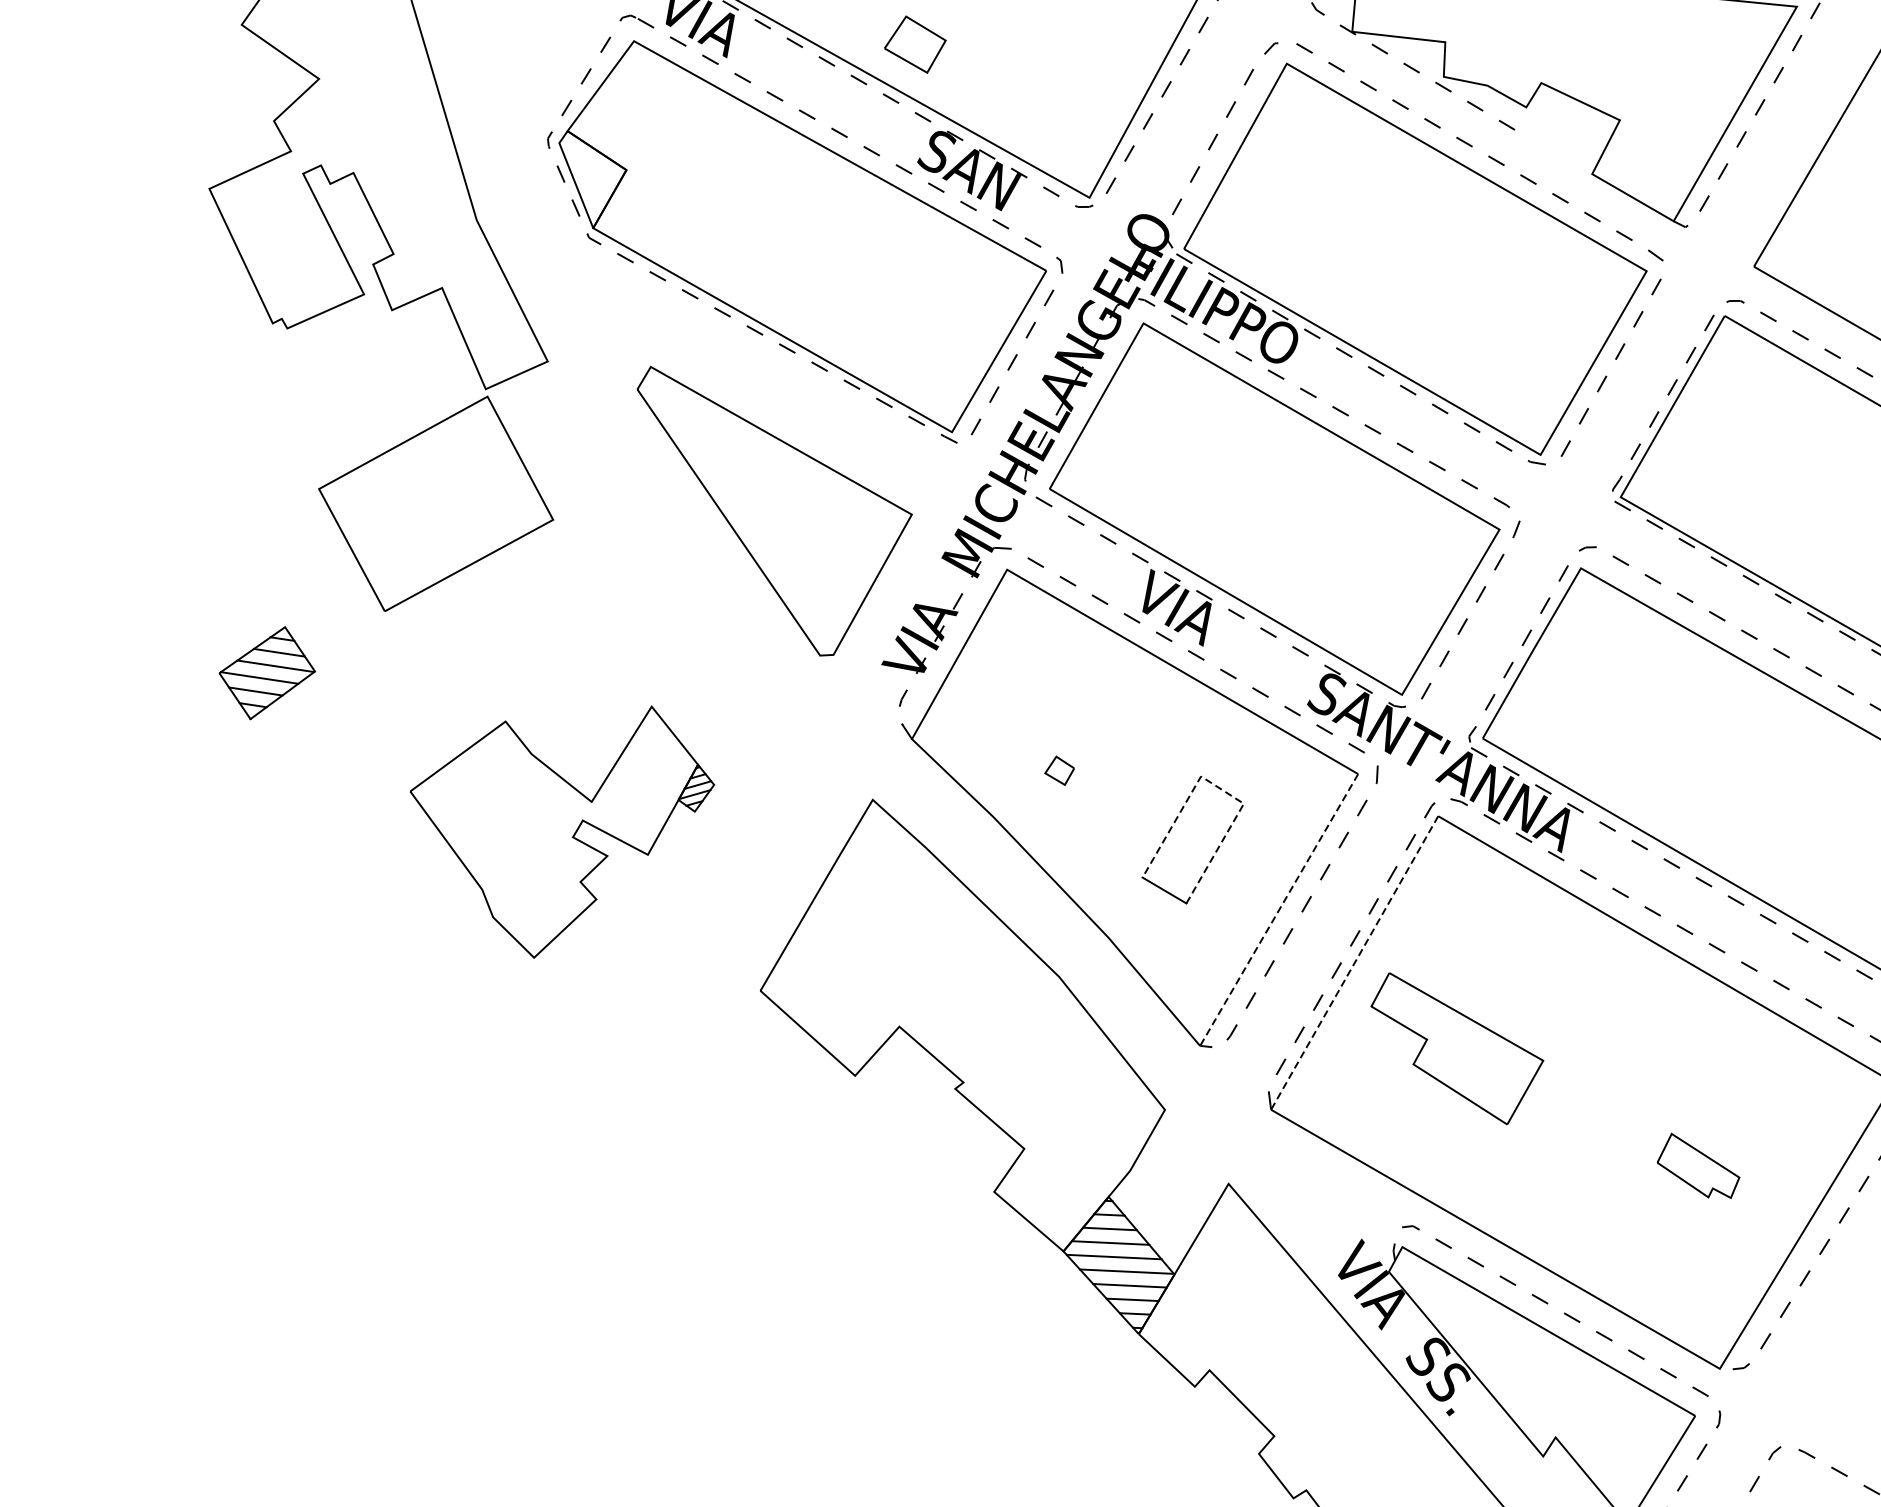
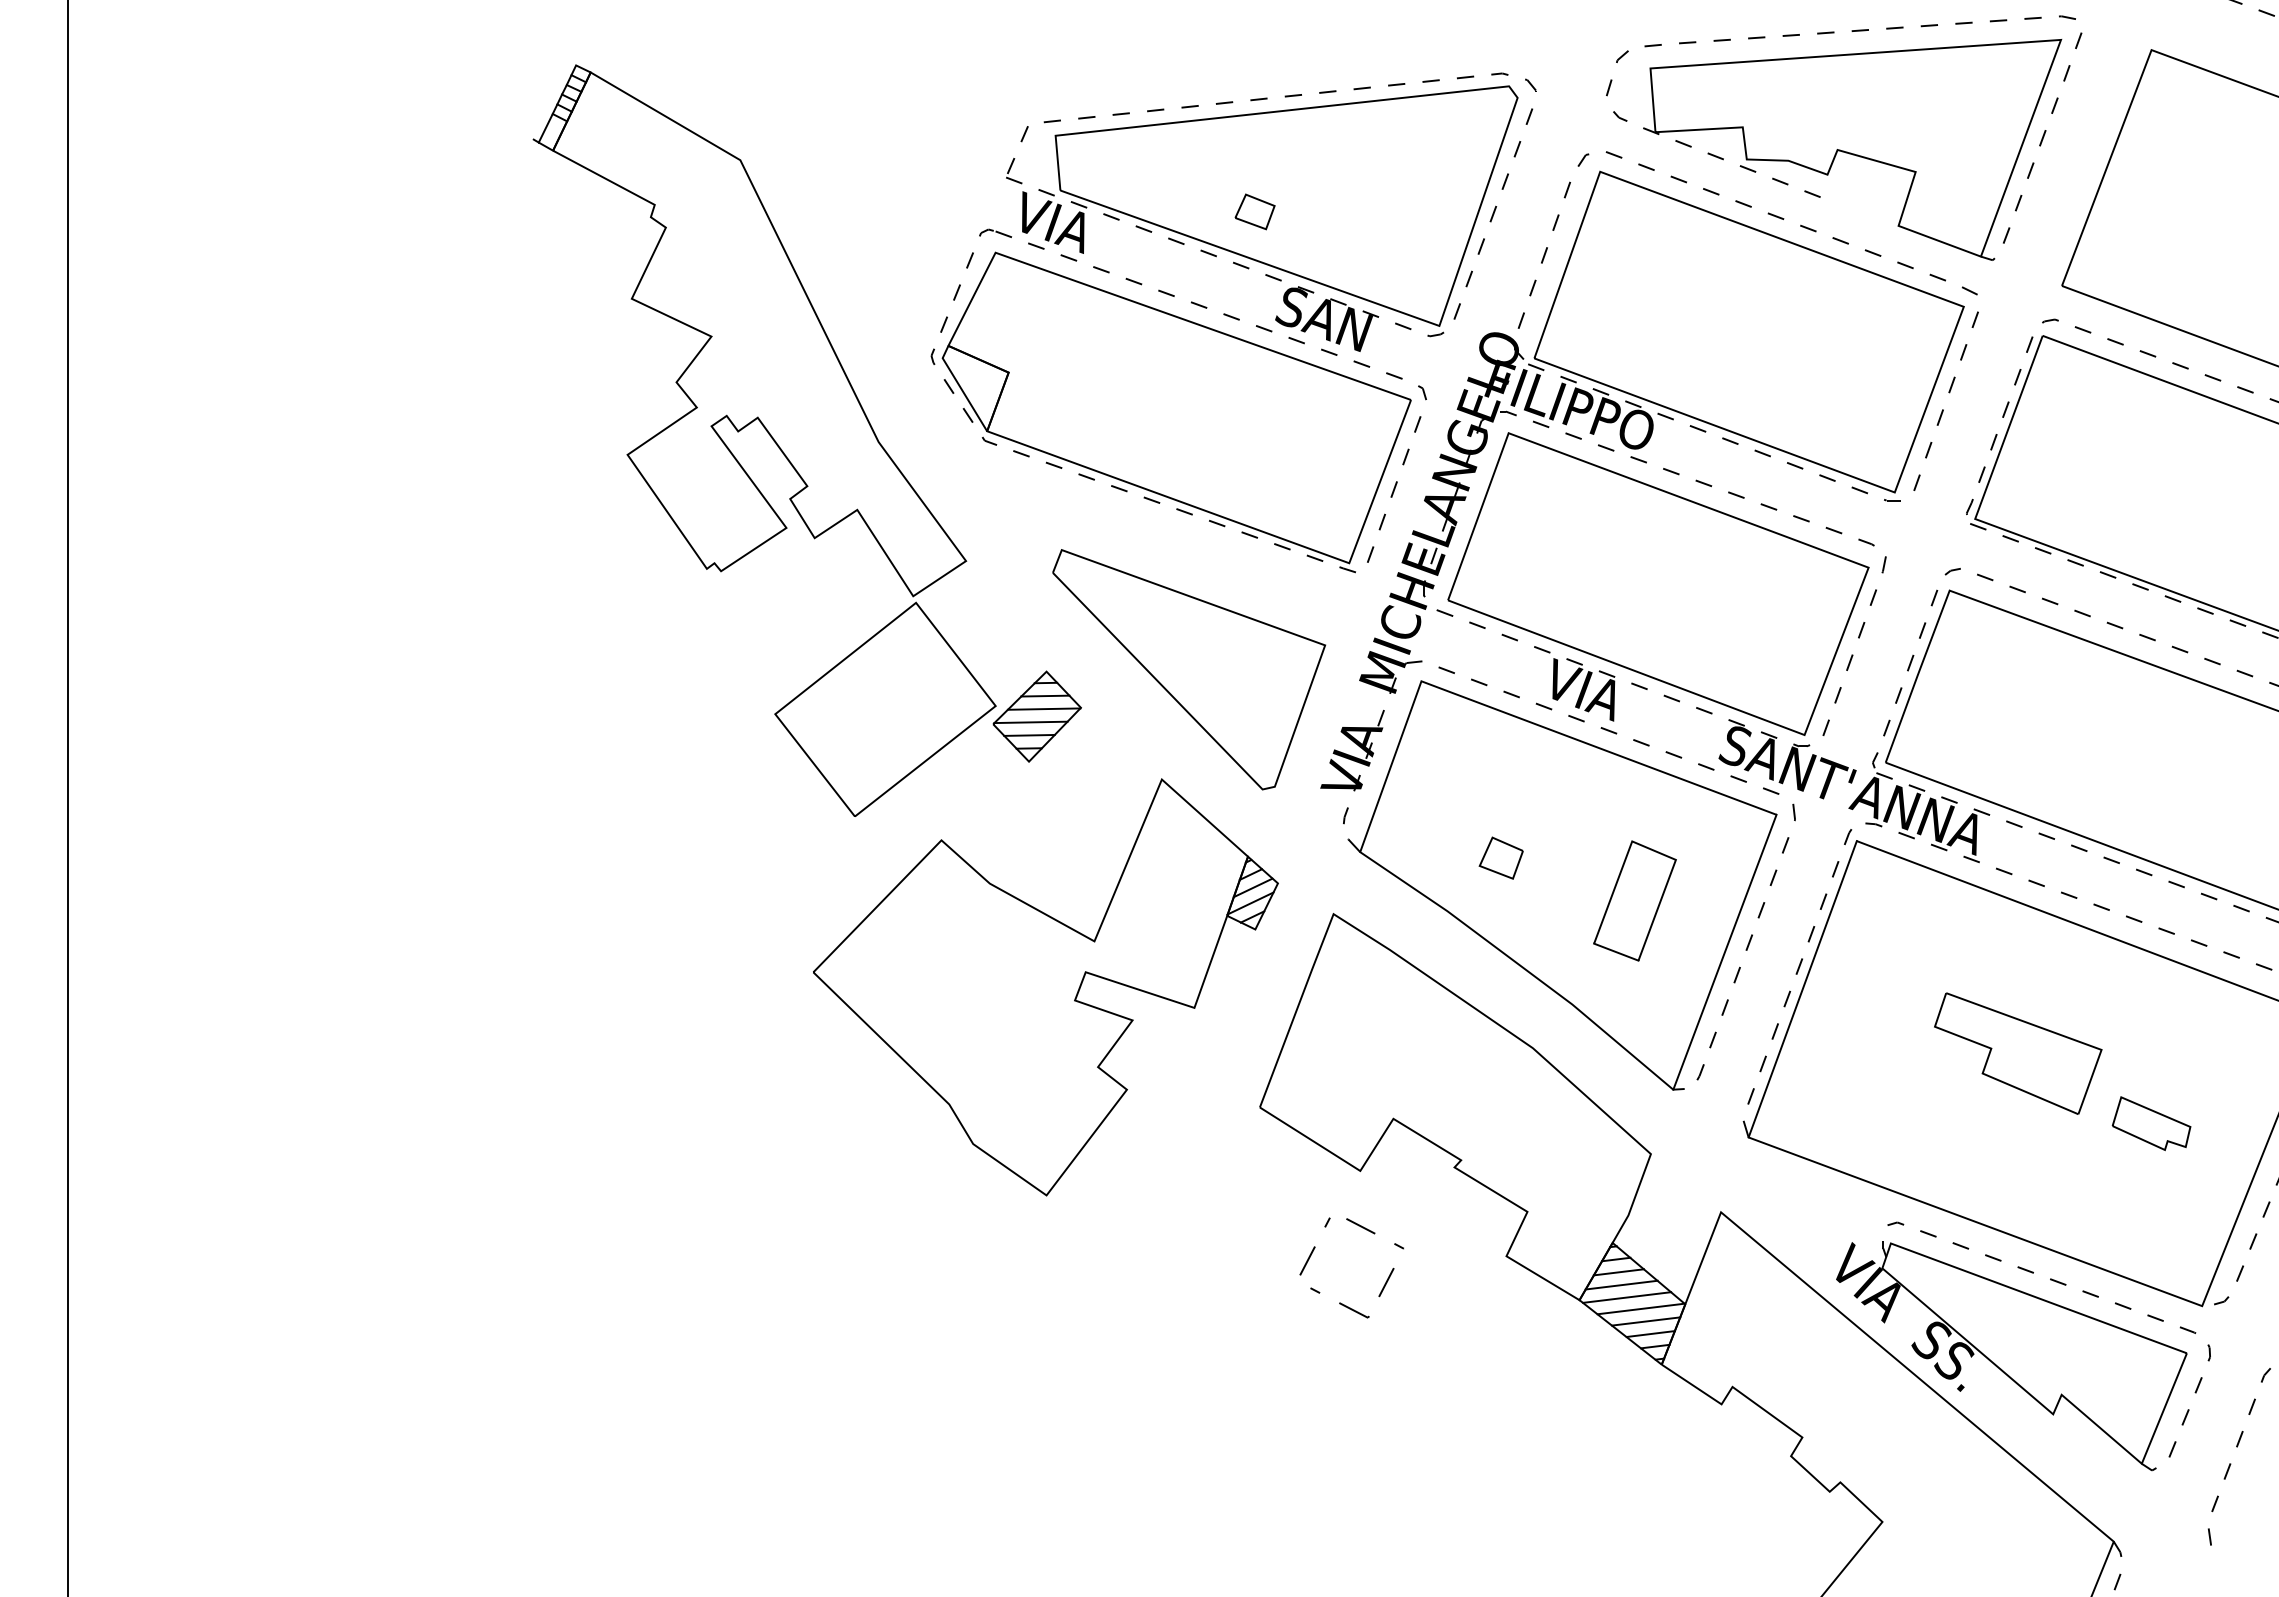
part: (914, 43) -> (1254, 211), size x0.71
part: (266, 672) -> (1036, 716), moved
part: (1059, 769) -> (1500, 857), size x1.67
line: (1221, 789) -> (1653, 850), dashed -> solid
part: (555, 825) -> (1045, 987), size x1.67
line: (1278, 910) -> (1724, 952), dashed -> solid
line: (1354, 963) -> (1802, 989), dashed -> solid
part: (1454, 1049) -> (2018, 1053), moved
part: (860, 1198) -> (1384, 1283), added

